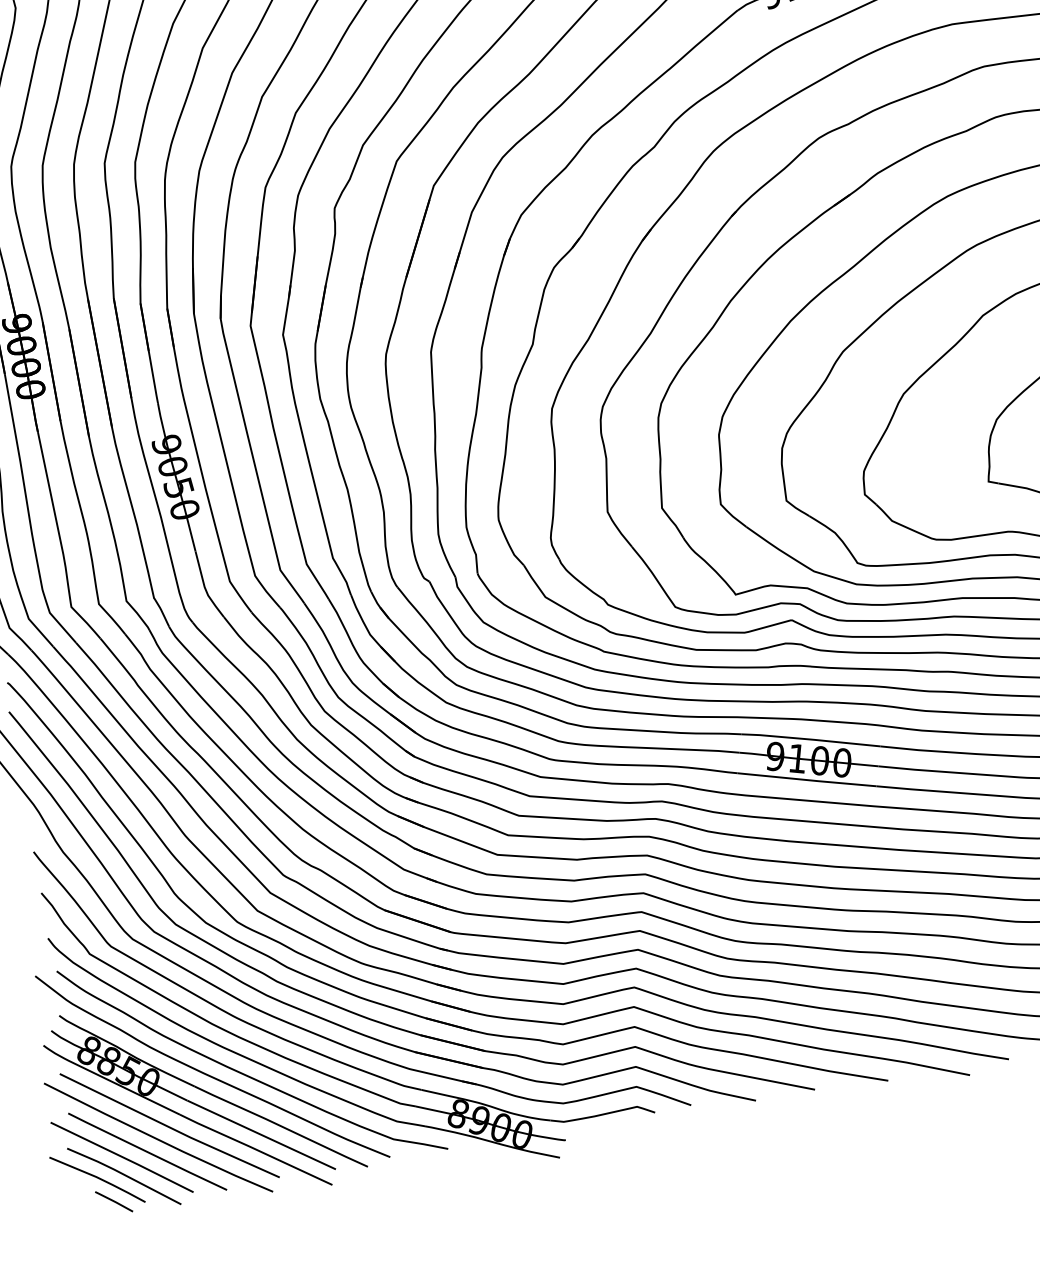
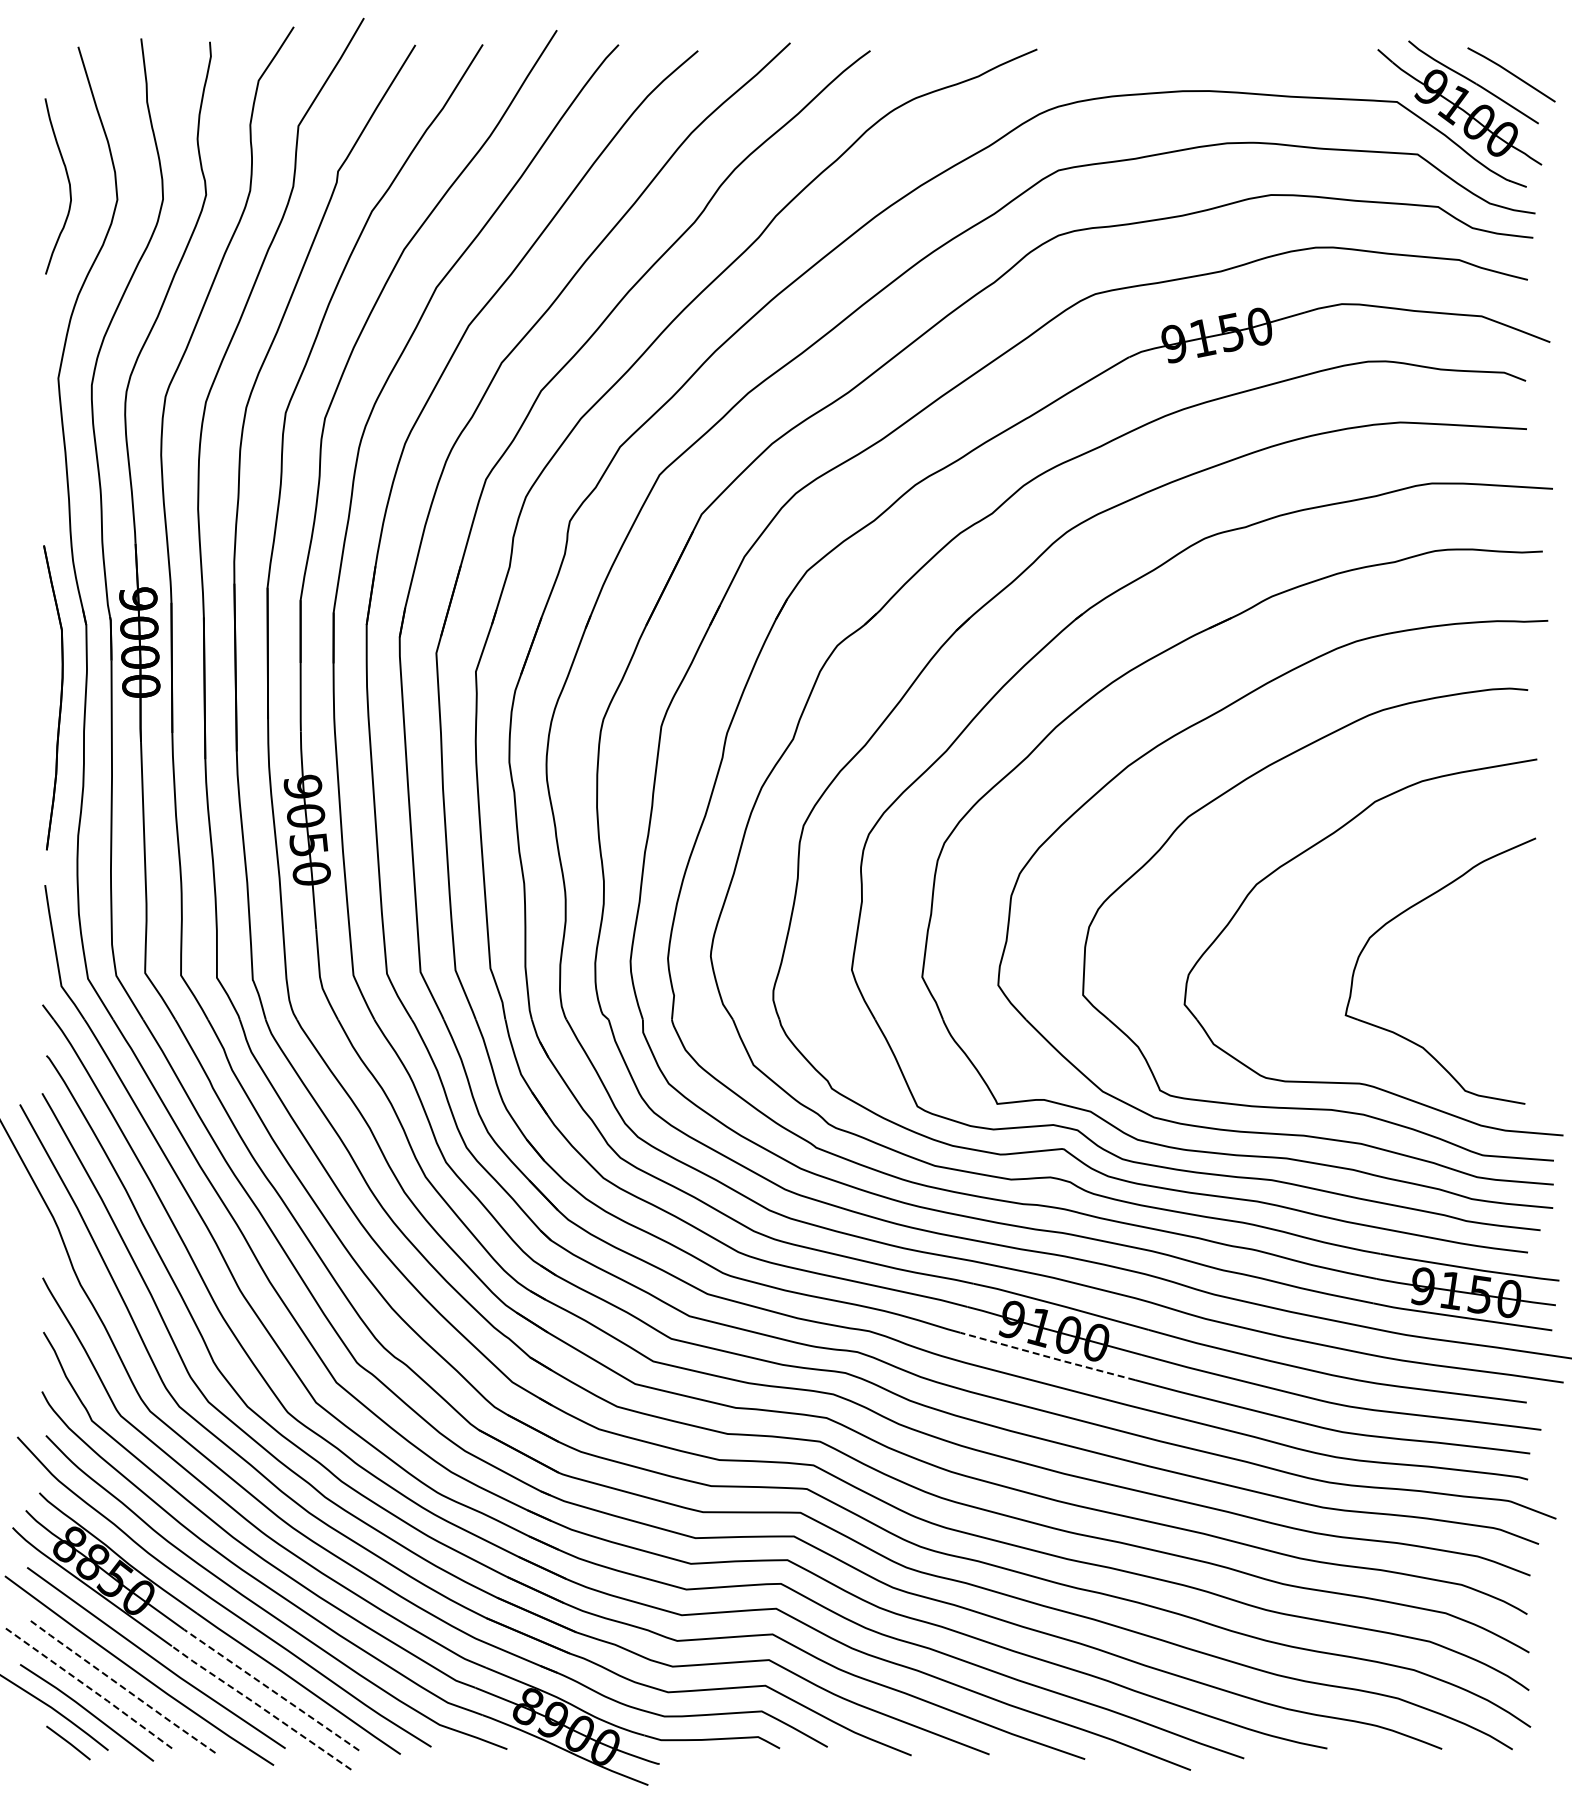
line: (806, 779) -> (1047, 1356), solid -> dashed
line: (261, 1134) -> (271, 1689), solid -> dashed
line: (255, 1148) -> (260, 1706), solid -> dashed
line: (147, 1151) -> (121, 1686), solid -> dashed
line: (122, 1156) -> (89, 1687), solid -> dashed

